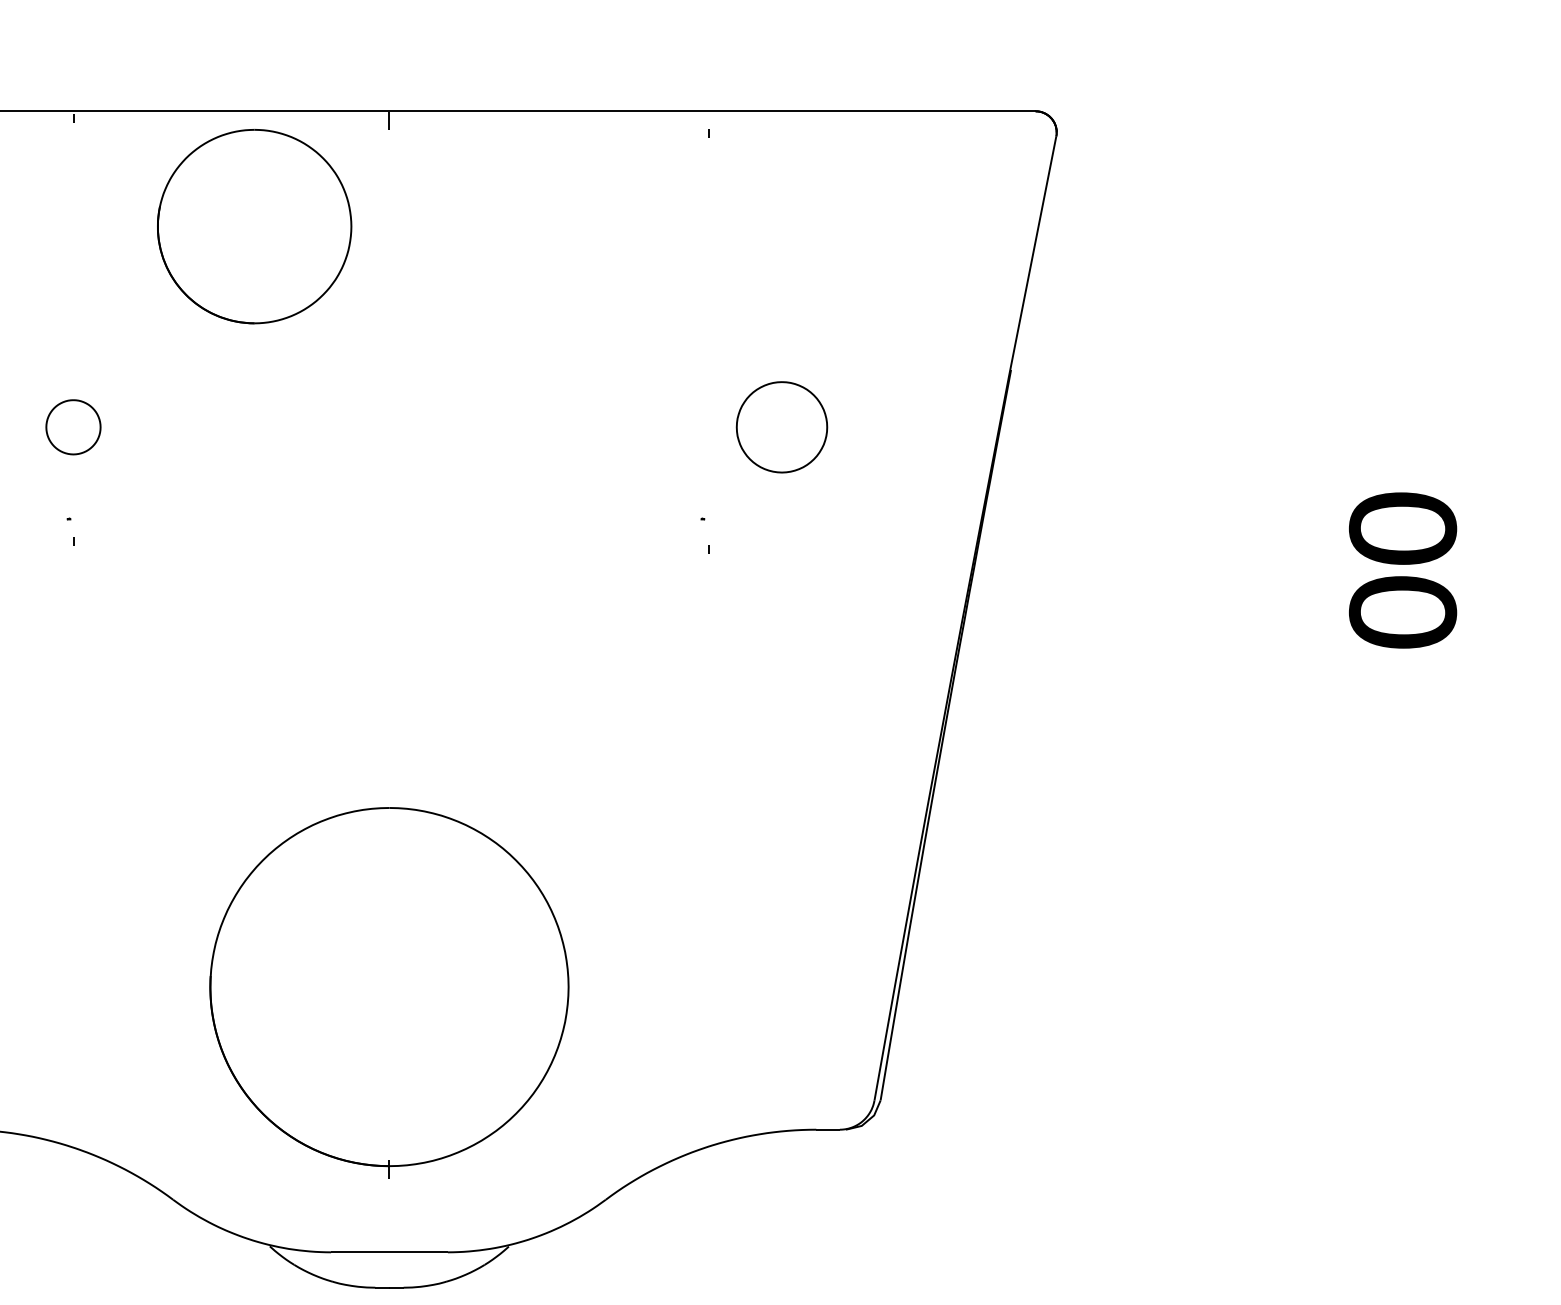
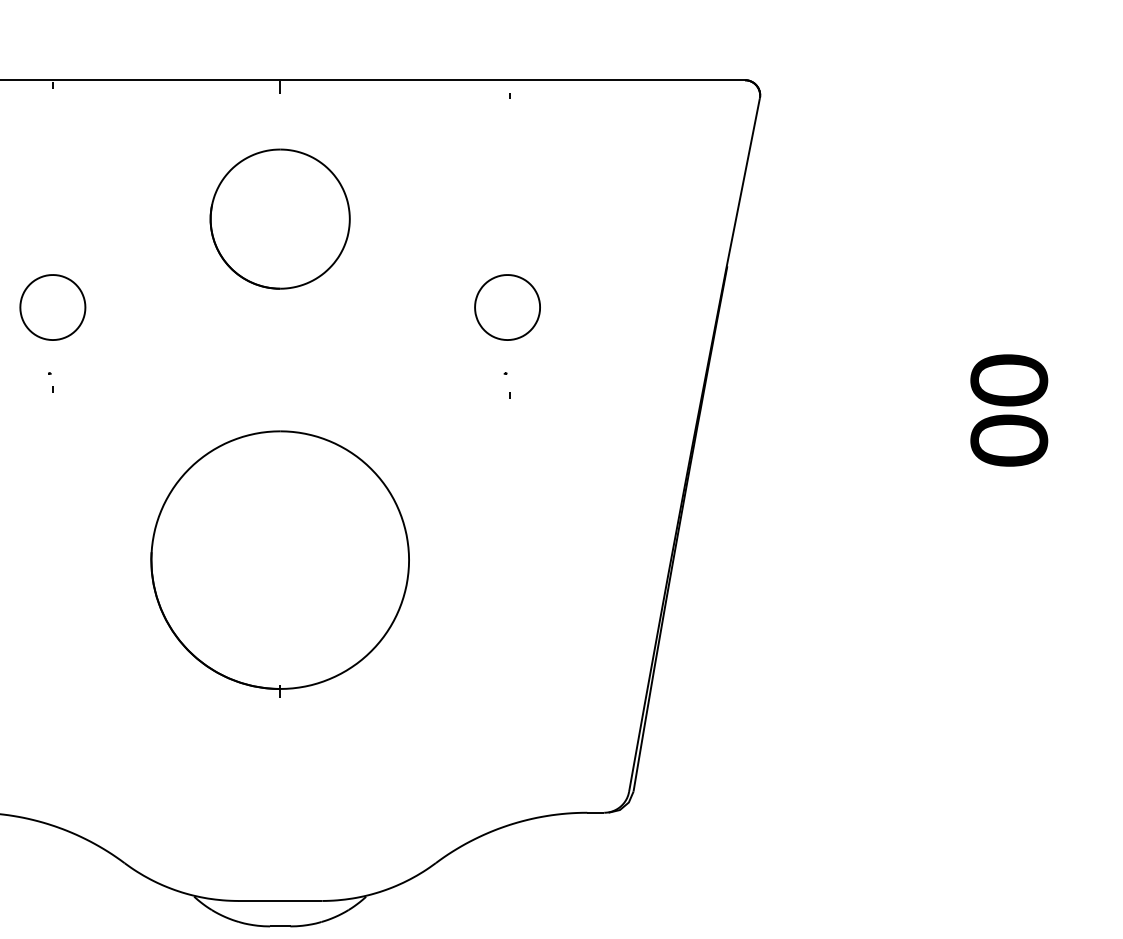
part: (253, 225) -> (279, 218), moved
part: (72, 427) -> (52, 307), size x1.67
part: (781, 427) -> (507, 307), moved
part: (388, 991) -> (279, 563), moved

